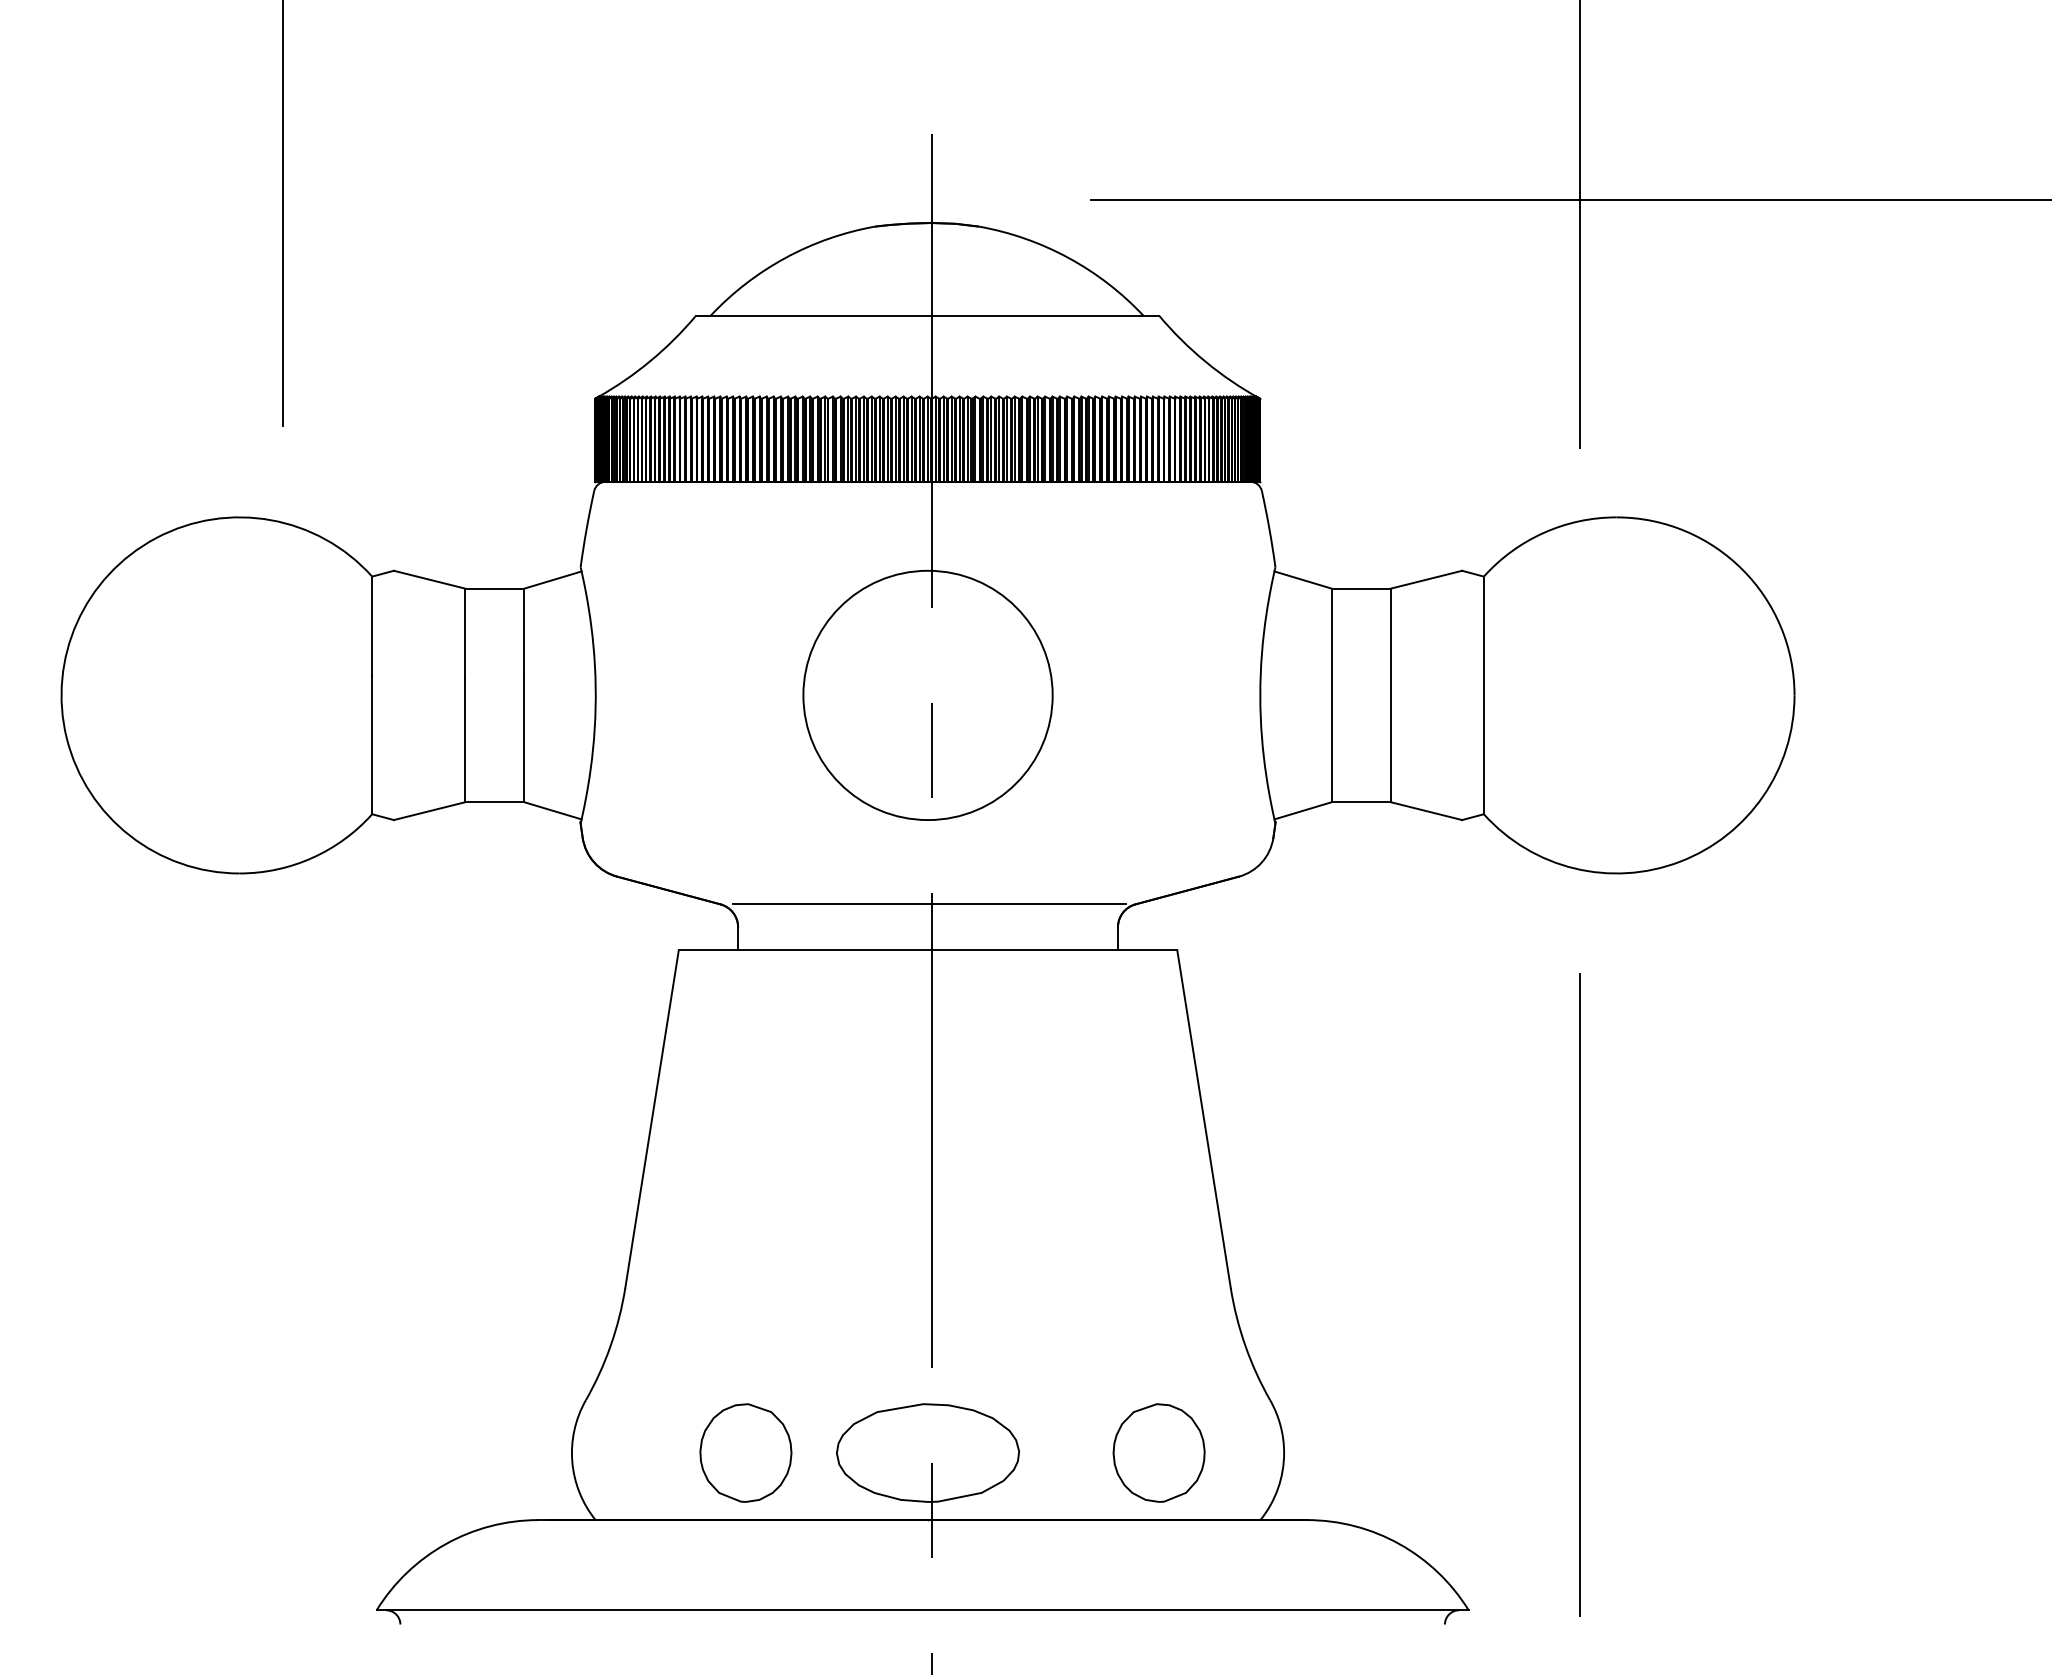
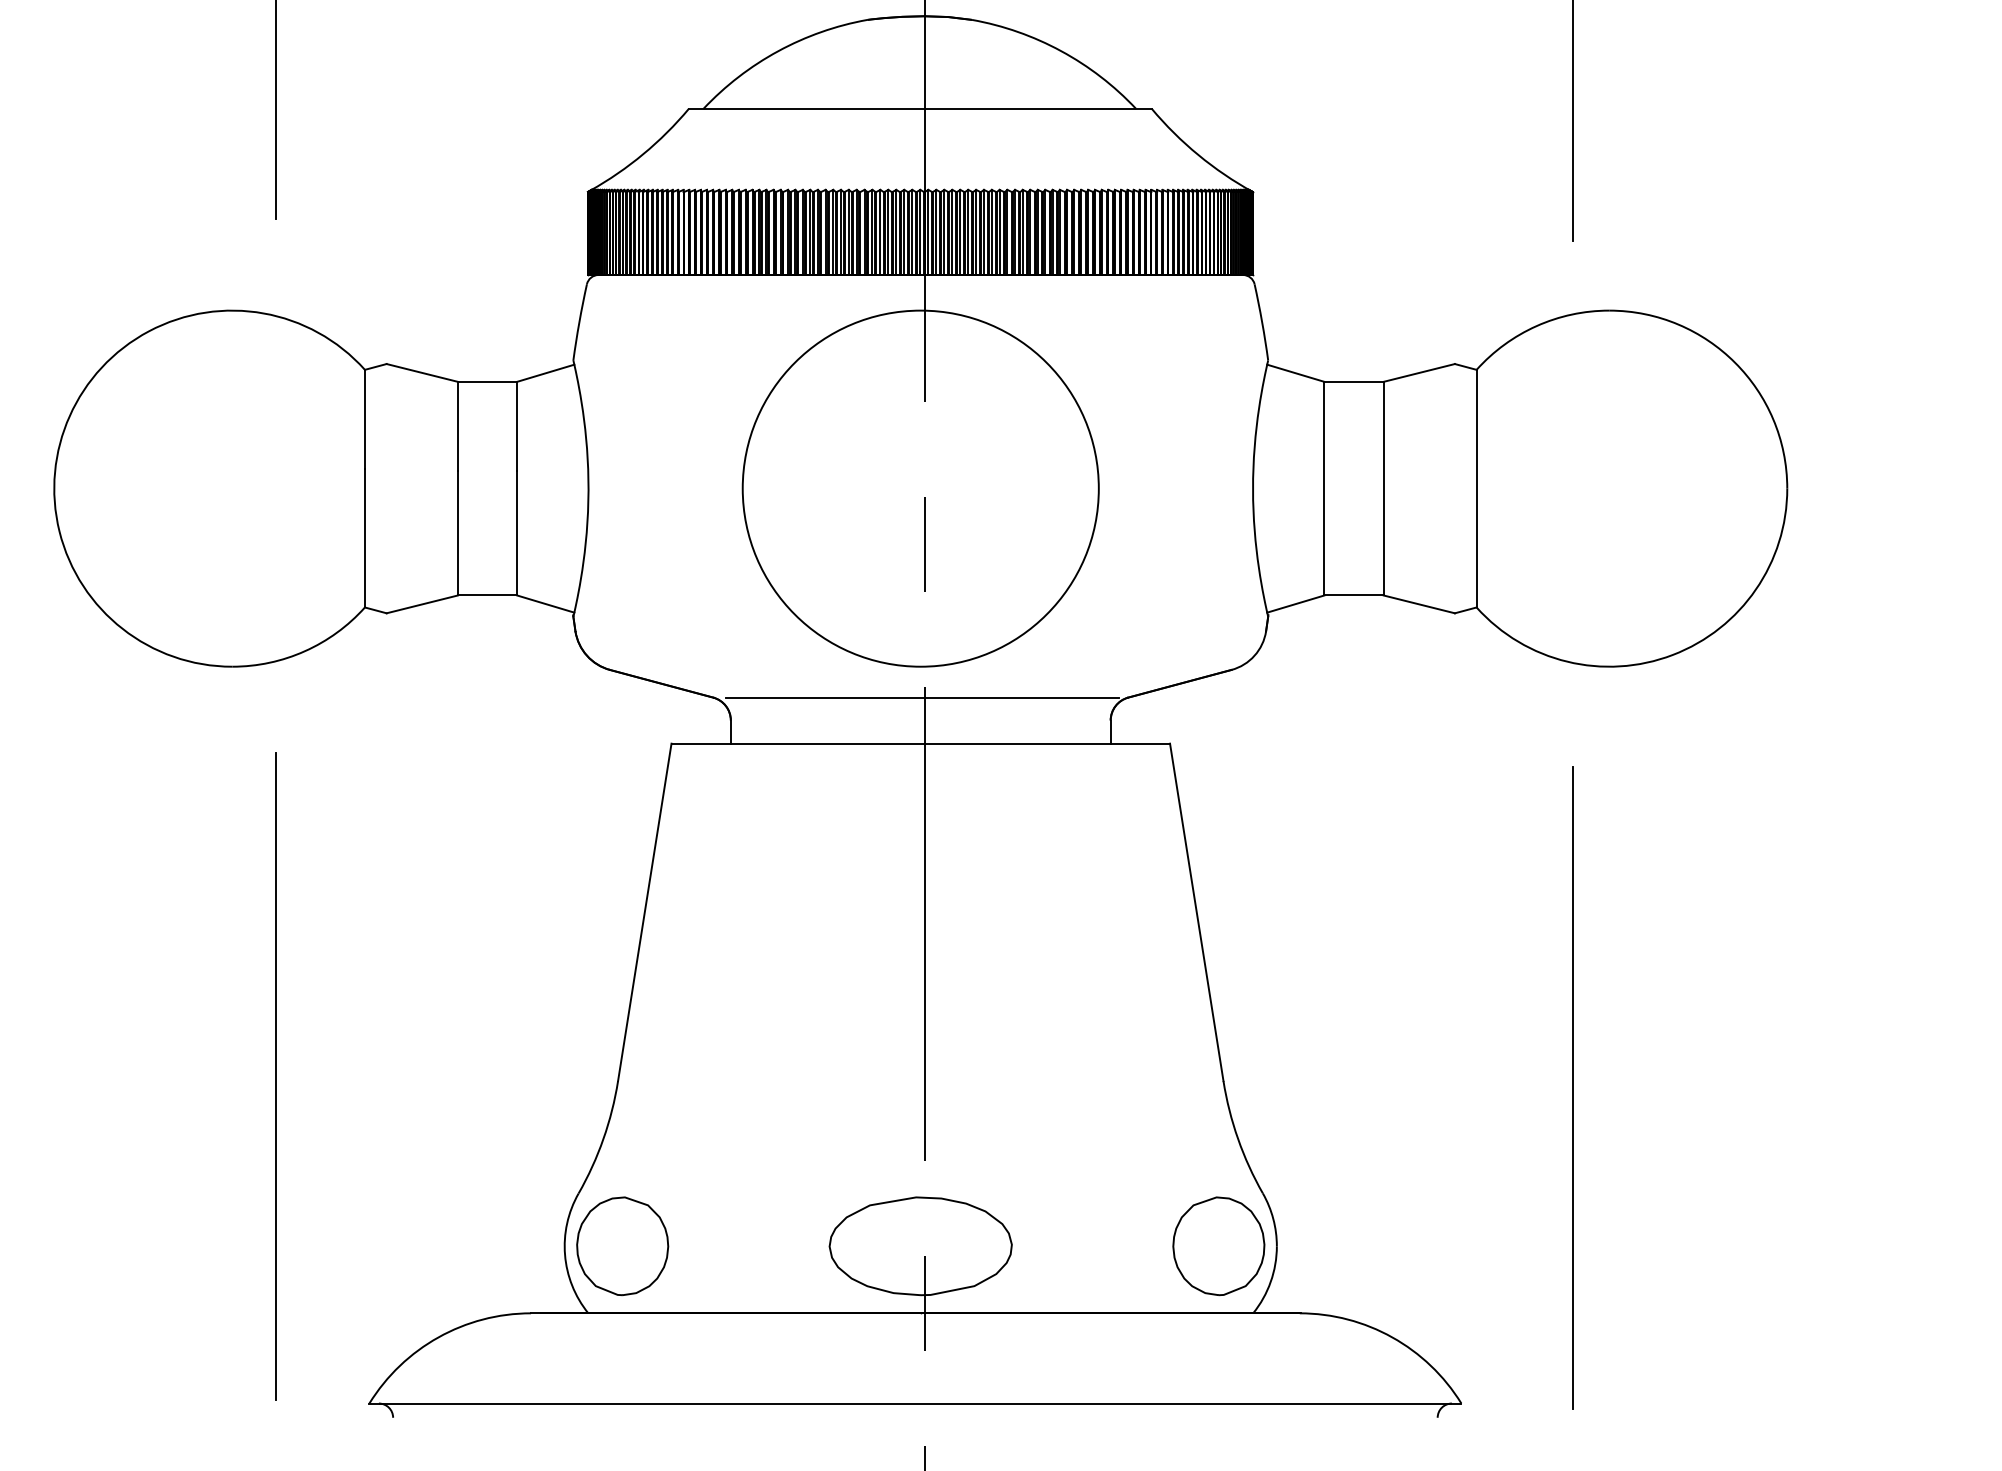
circle: (928, 695) -> (921, 488), size x1.43
line: (283, 1282) -> (276, 1075), added
part: (745, 1452) -> (622, 1245), moved
part: (1158, 1452) -> (1218, 1245), moved

